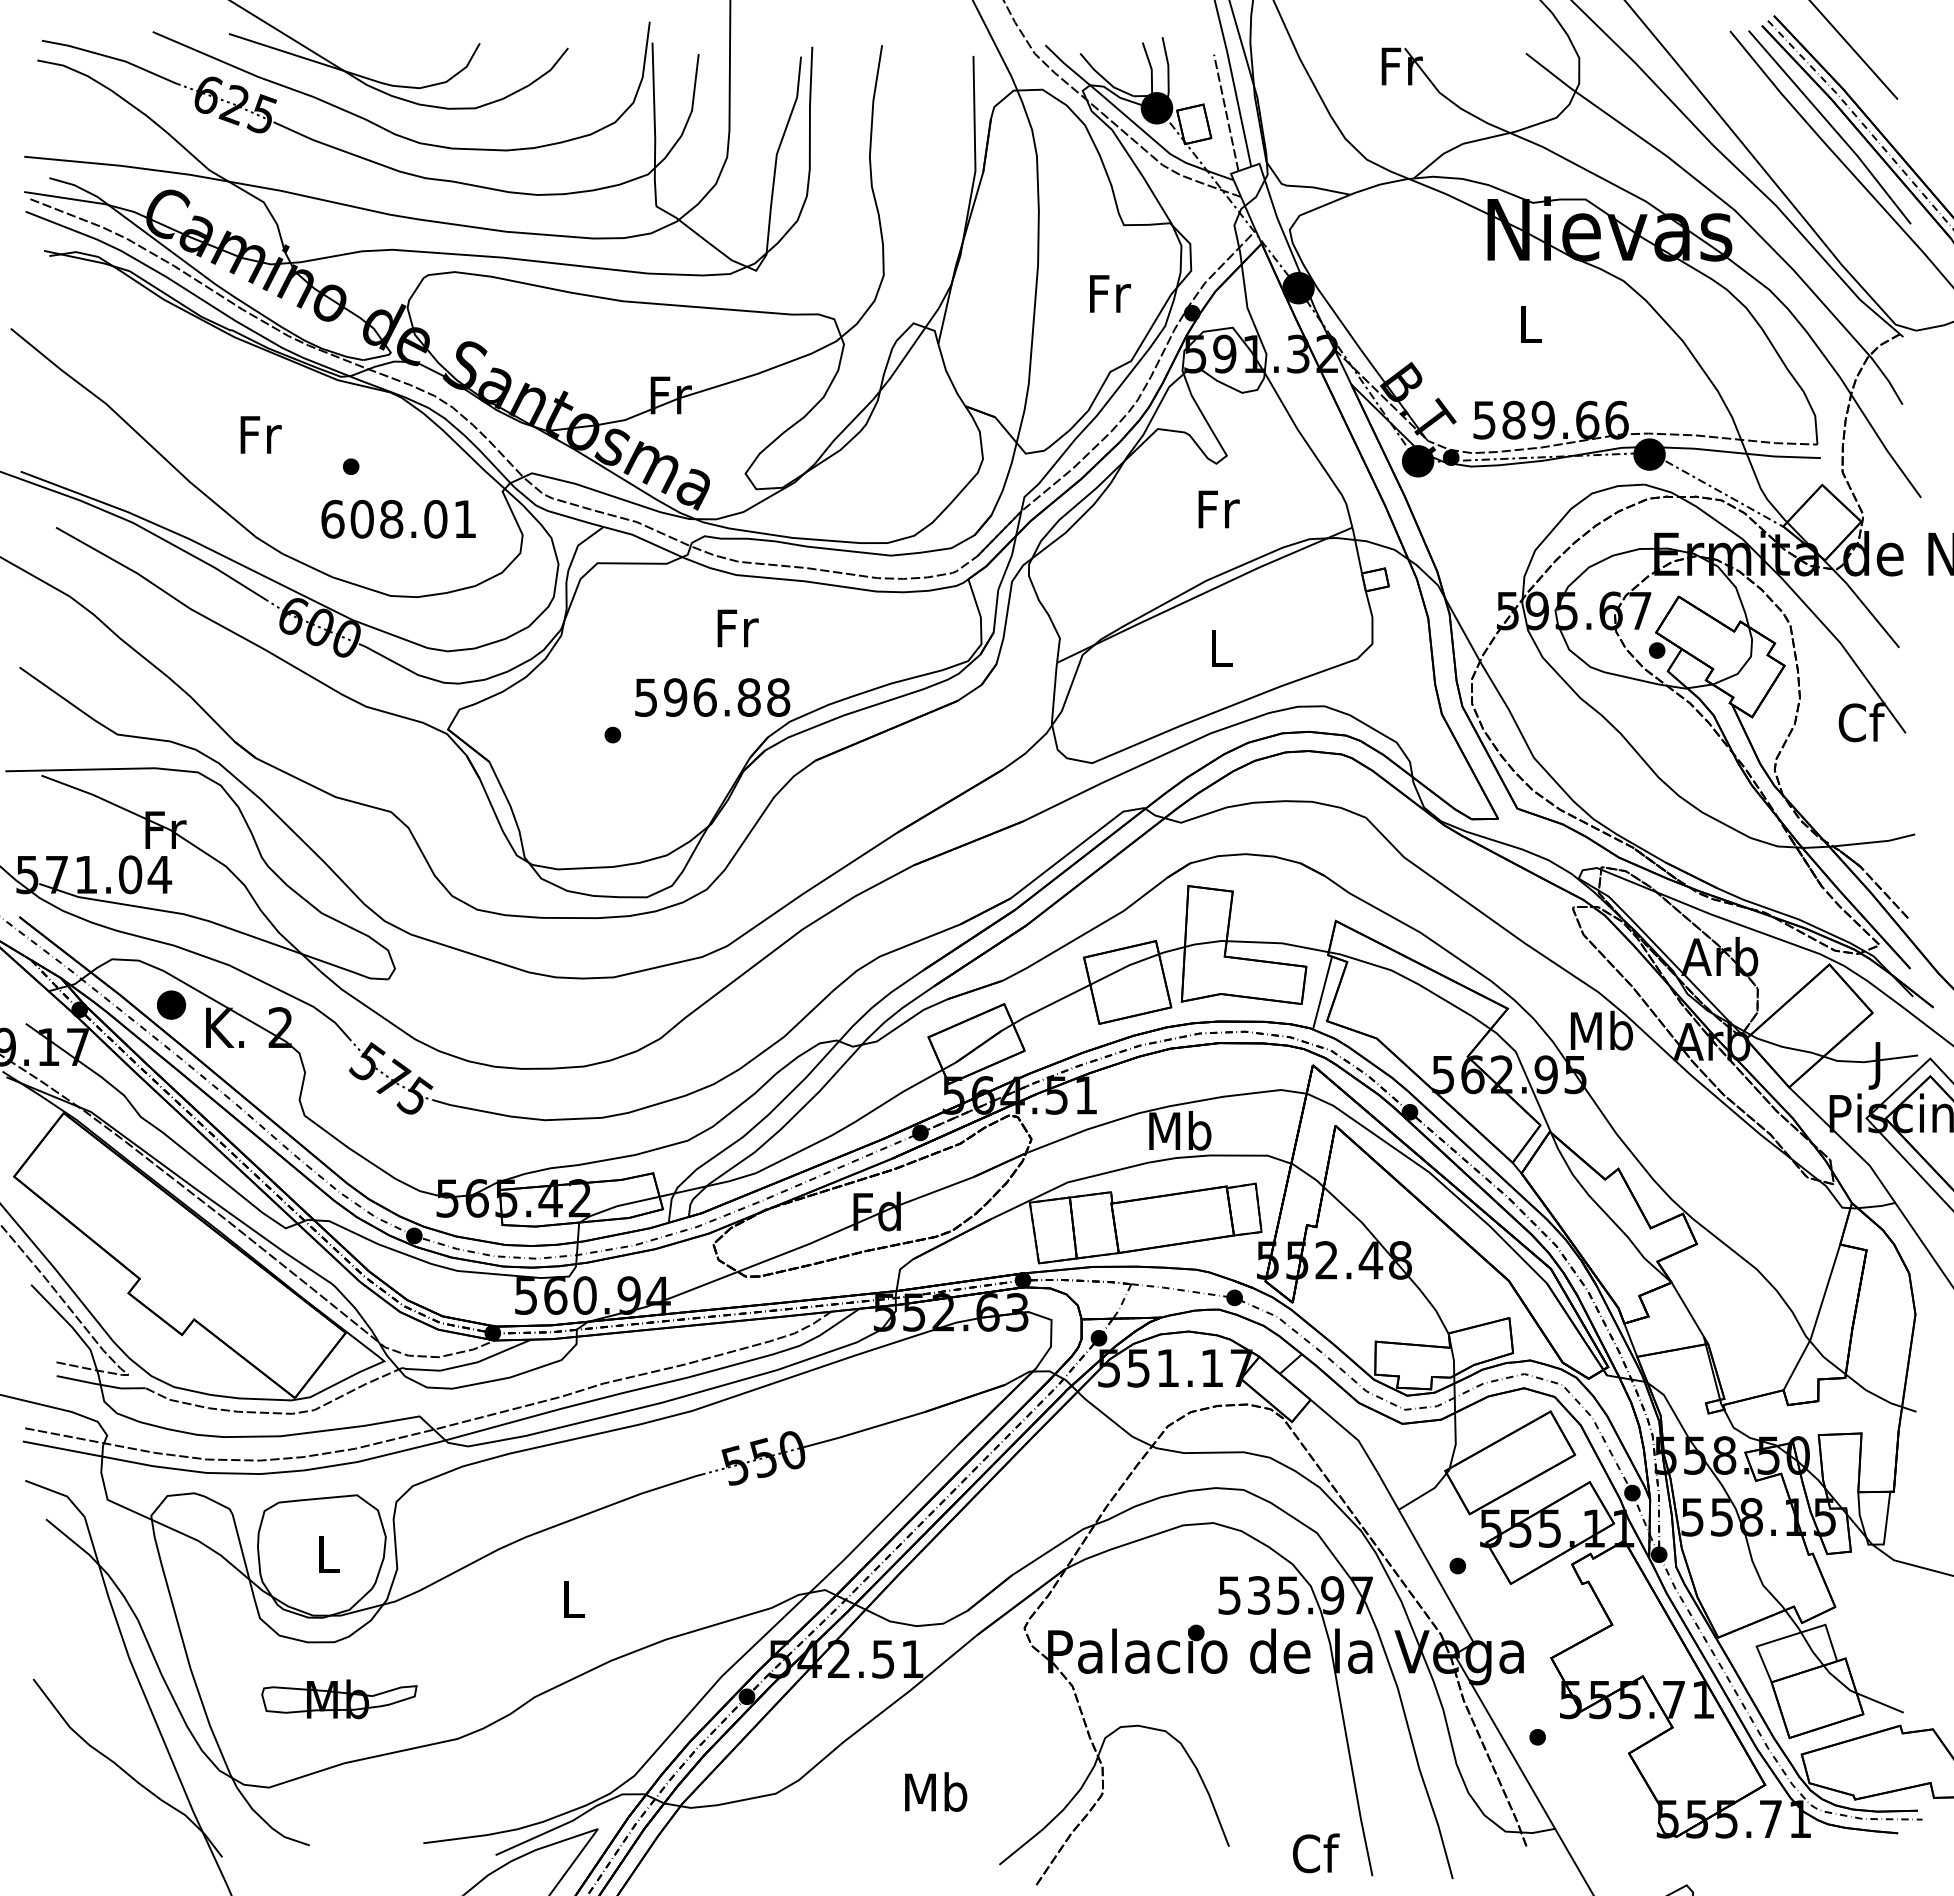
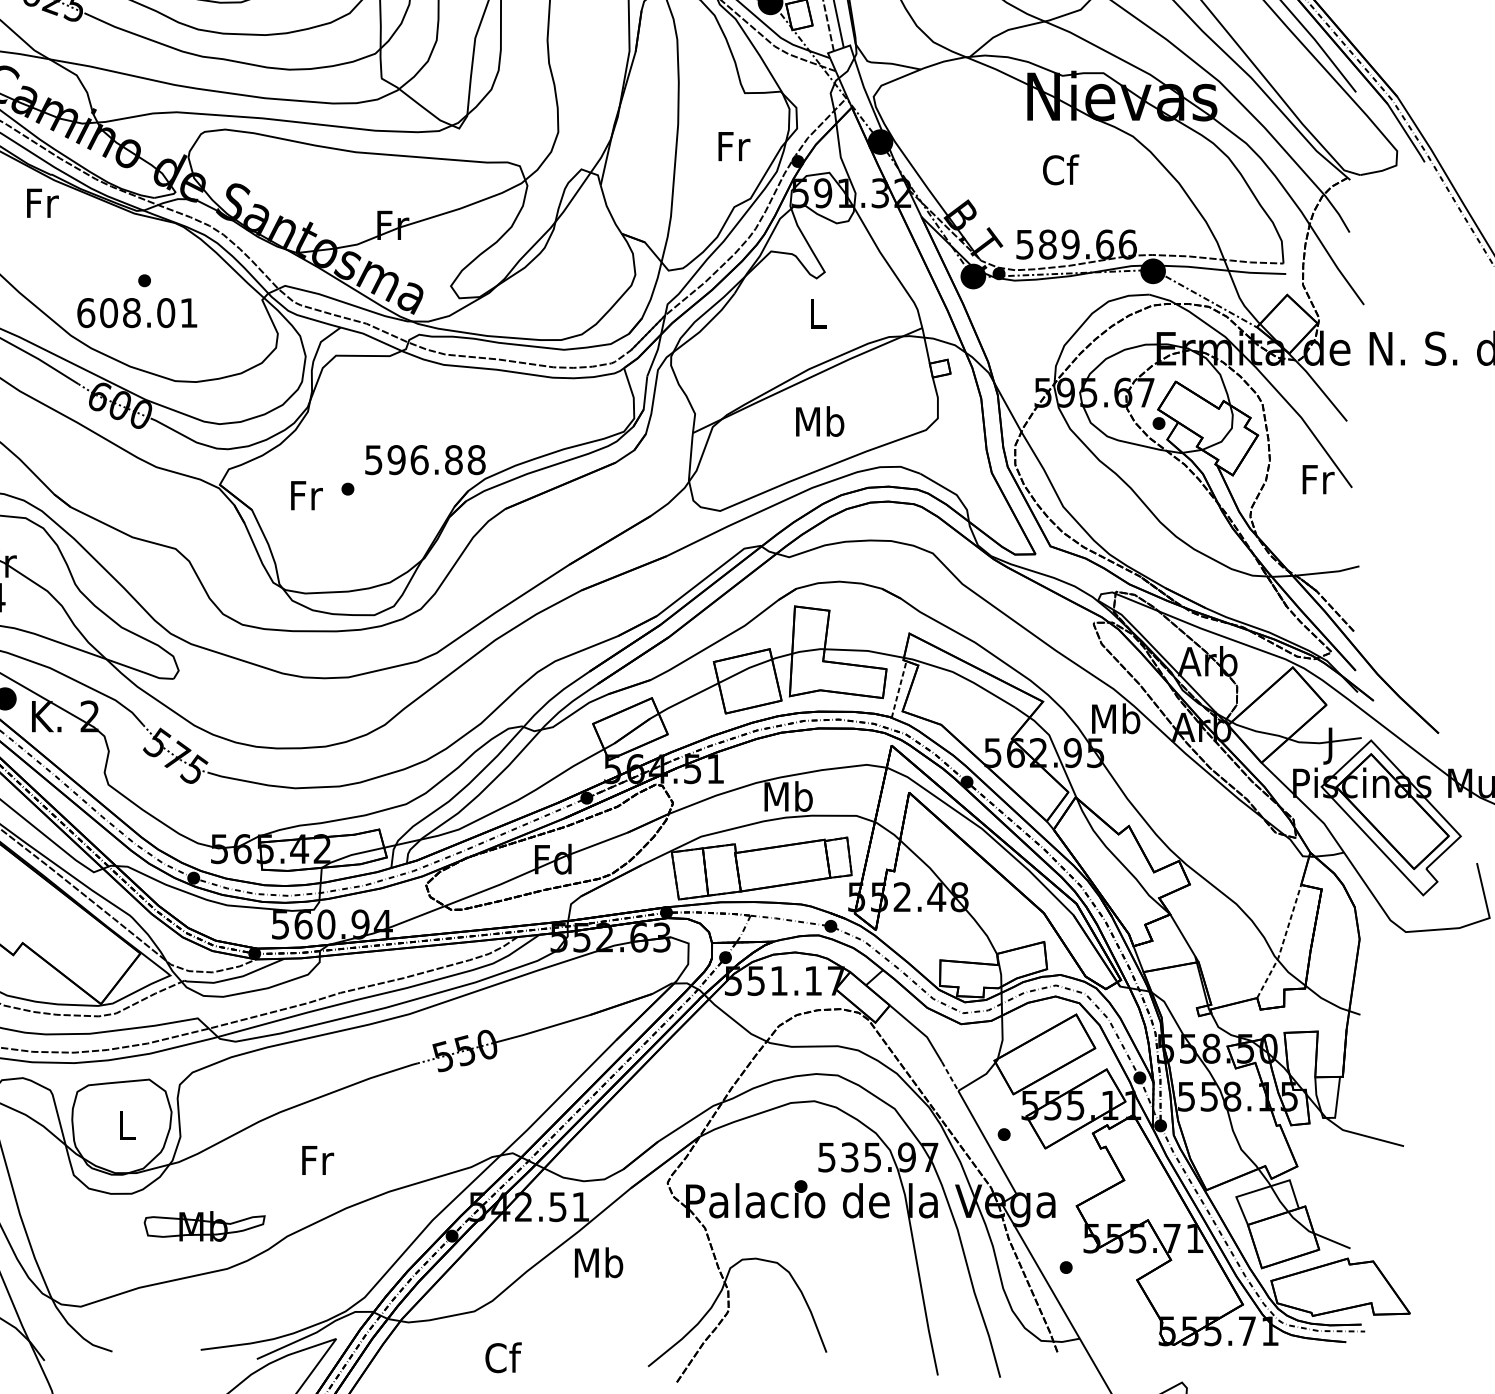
text: (1530, 323) -> (1060, 169), L -> Cf
text: (260, 434) -> (42, 202), moved
text: (1218, 509) -> (818, 313), Fr -> L
text: (398, 519) -> (137, 313), moved
text: (737, 628) -> (306, 495), moved
text: (1220, 647) -> (819, 421), L -> Mb
text: (1861, 722) -> (1317, 479), Cf -> Fr
line: (1322, 993) -> (899, 689), solid -> dashed
line: (1816, 1319) -> (1282, 943), solid -> dashed
line: (1388, 1491) -> (950, 1076), solid -> dashed
text: (574, 1599) -> (318, 1160), L -> Fr
part: (339, 1699) -> (204, 1226), moved
text: (936, 1791) -> (599, 1262), moved
text: (1316, 1853) -> (503, 1357), moved

